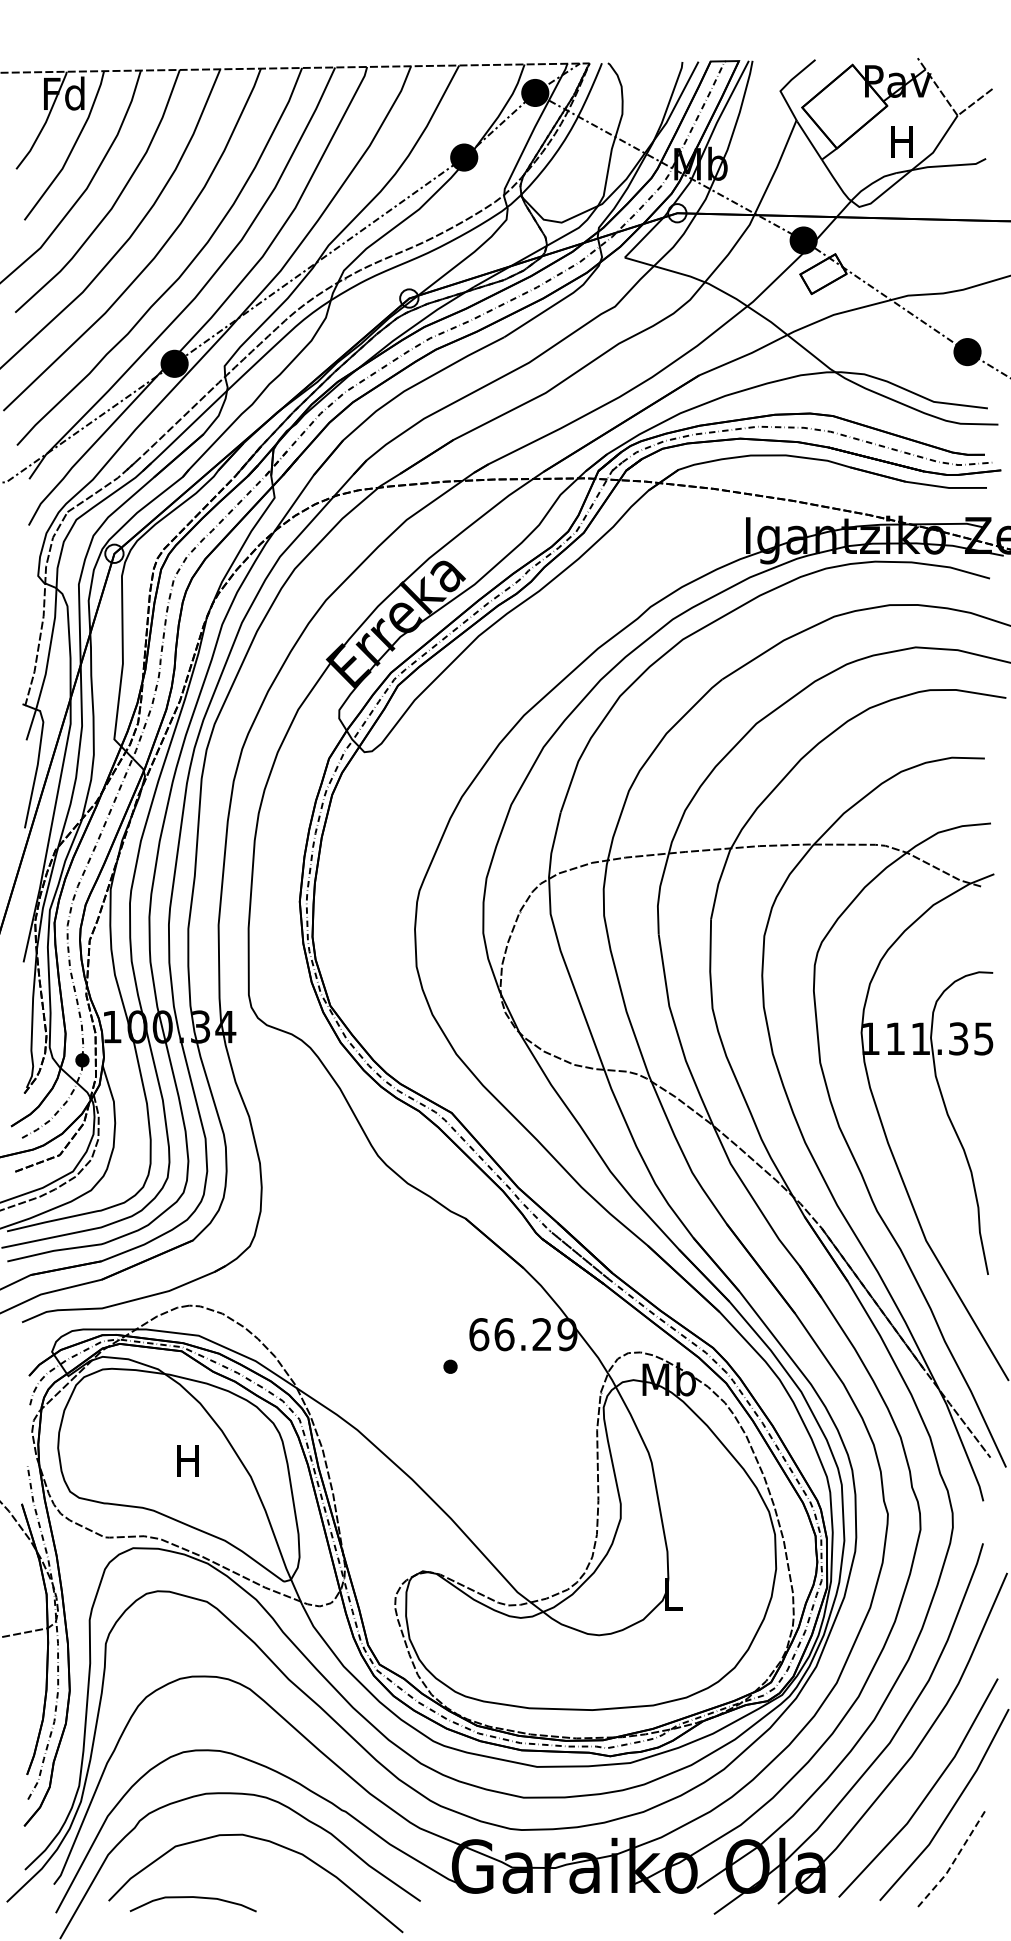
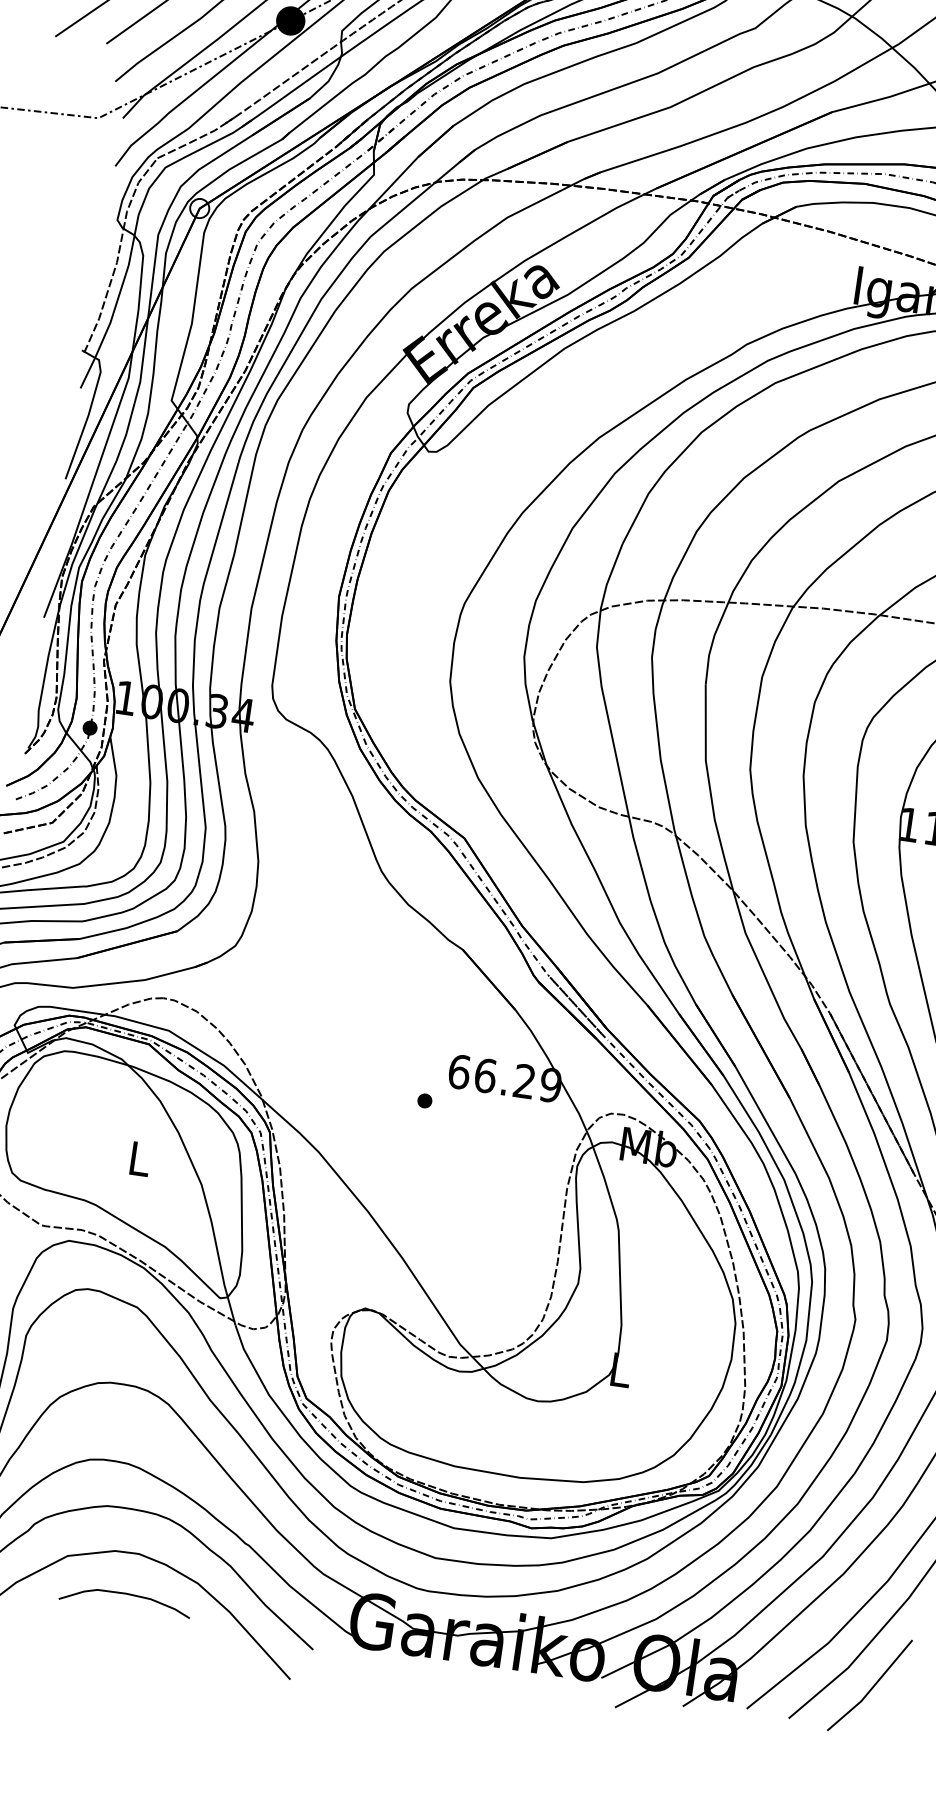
text: (187, 1460) -> (138, 1158), H -> L
line: (954, 1860) -> (872, 1688), dashed -> solid
curve: (194, 1898) -> (127, 1595), moved

